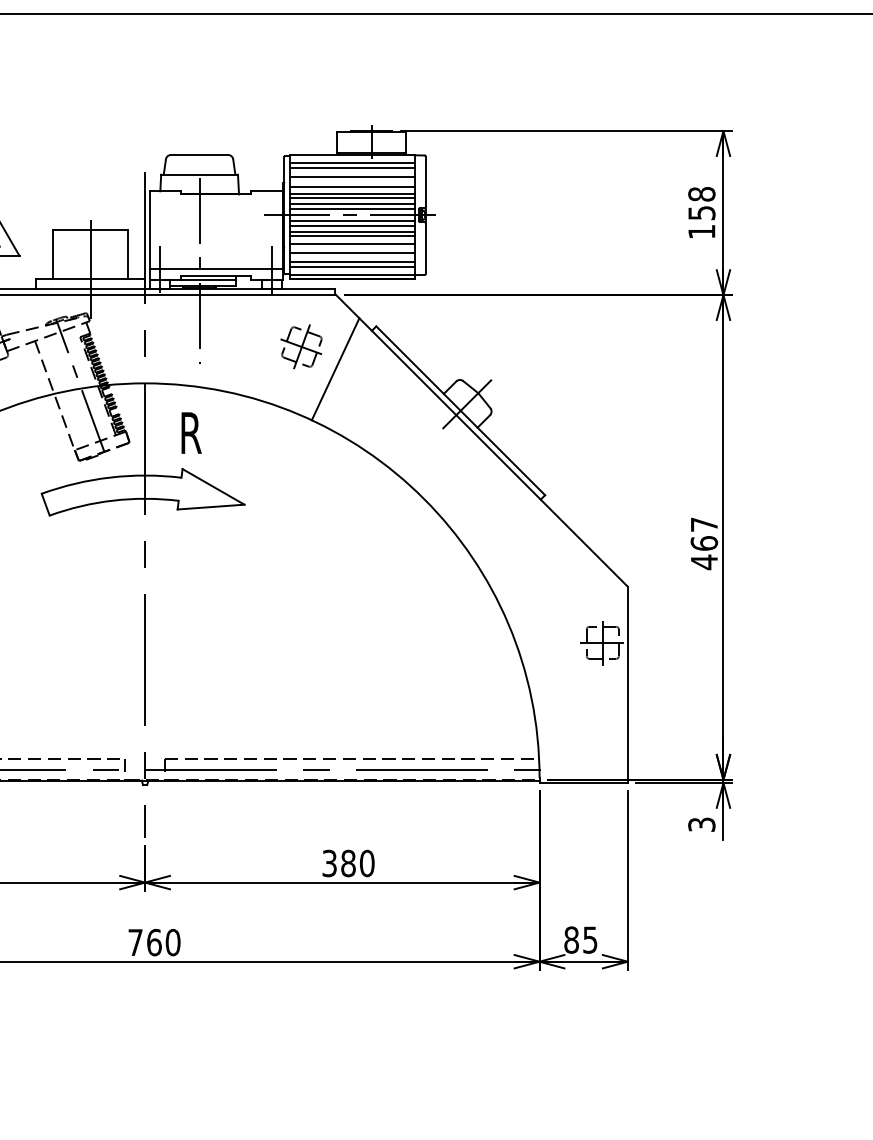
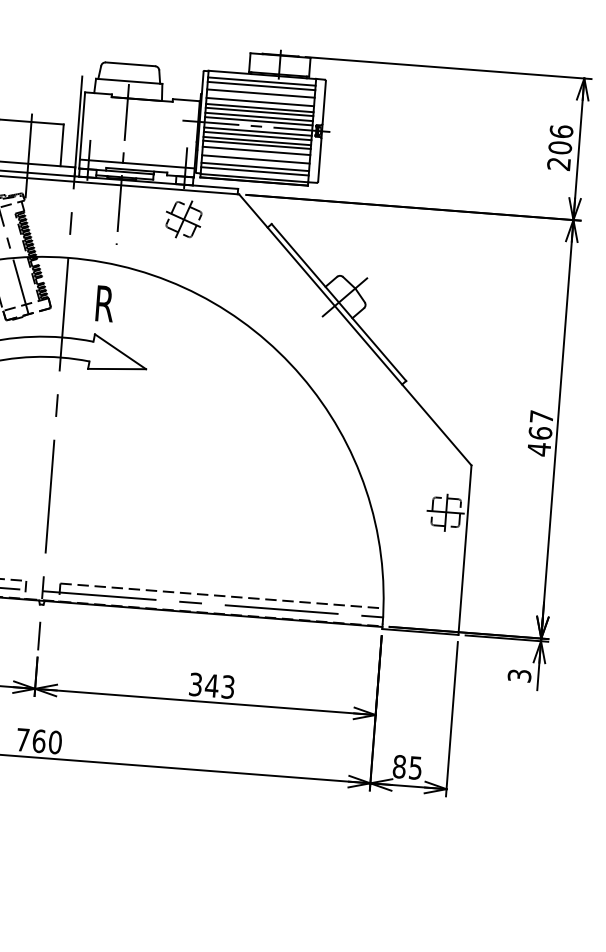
text: (701, 212) -> (559, 147), 158 -> 206
part: (301, 346) -> (183, 219), moved
line: (335, 369) -> (233, 258), removed
text: (357, 863) -> (219, 686), 380 -> 343

